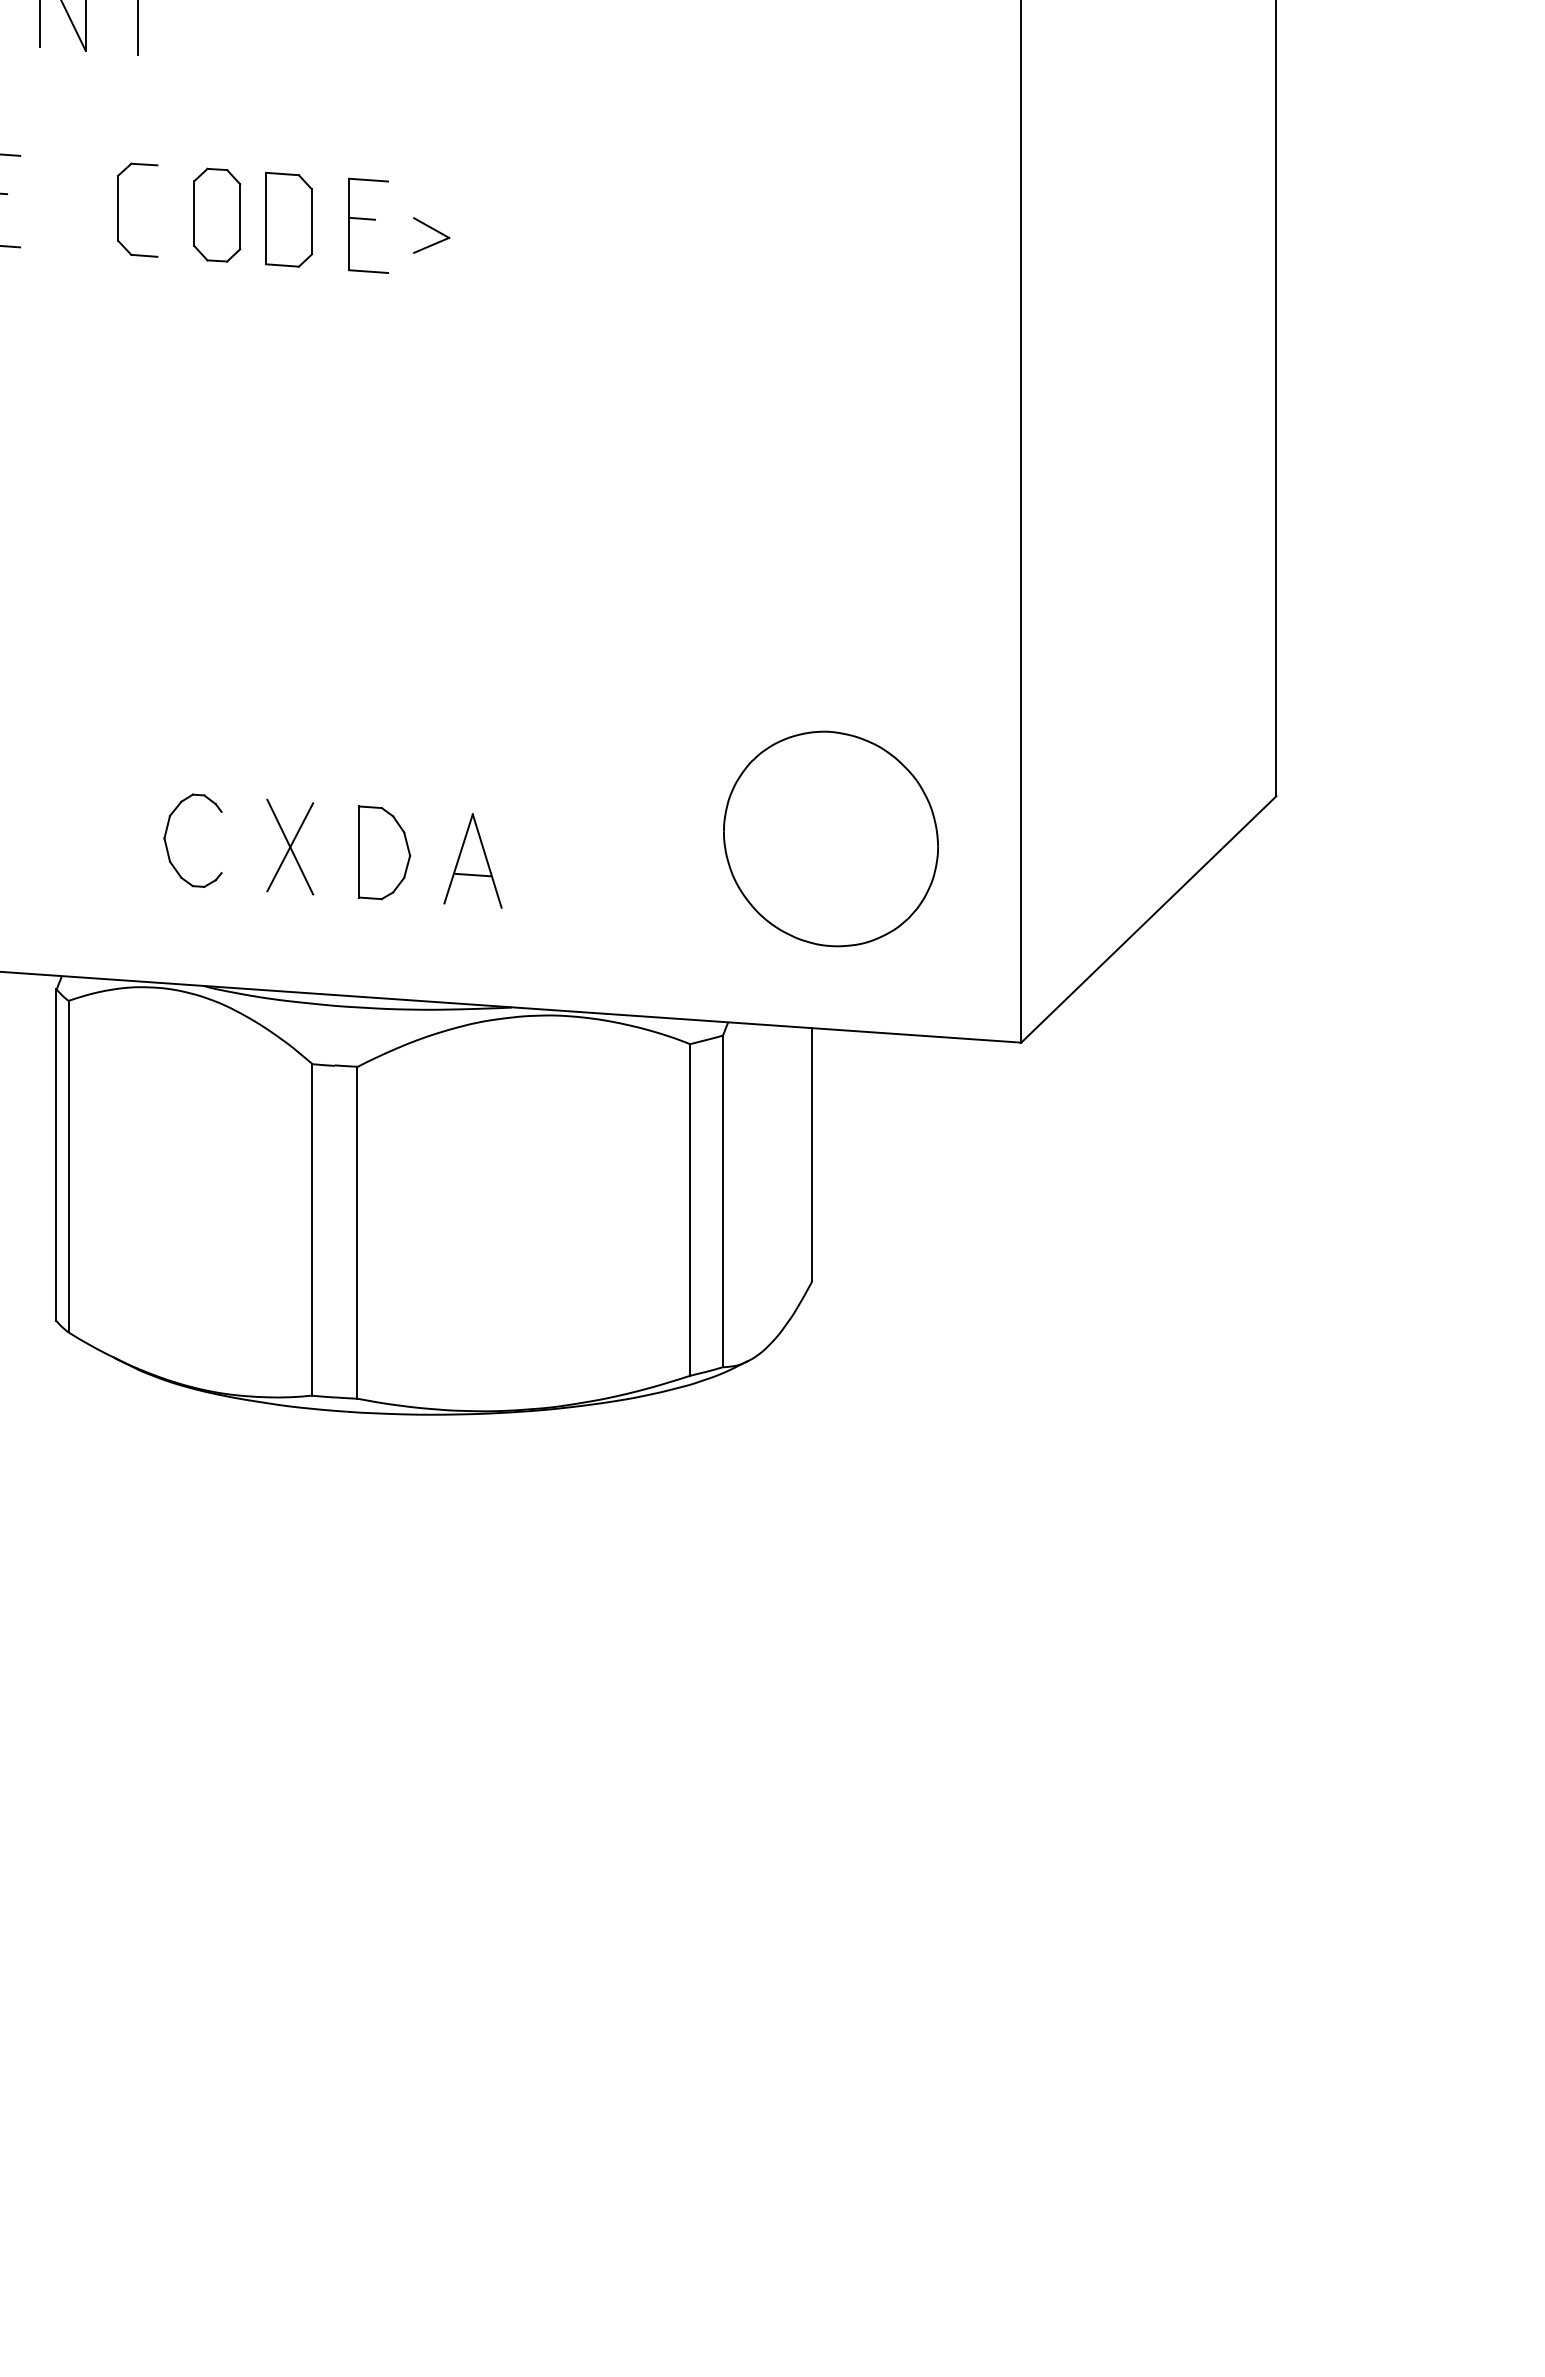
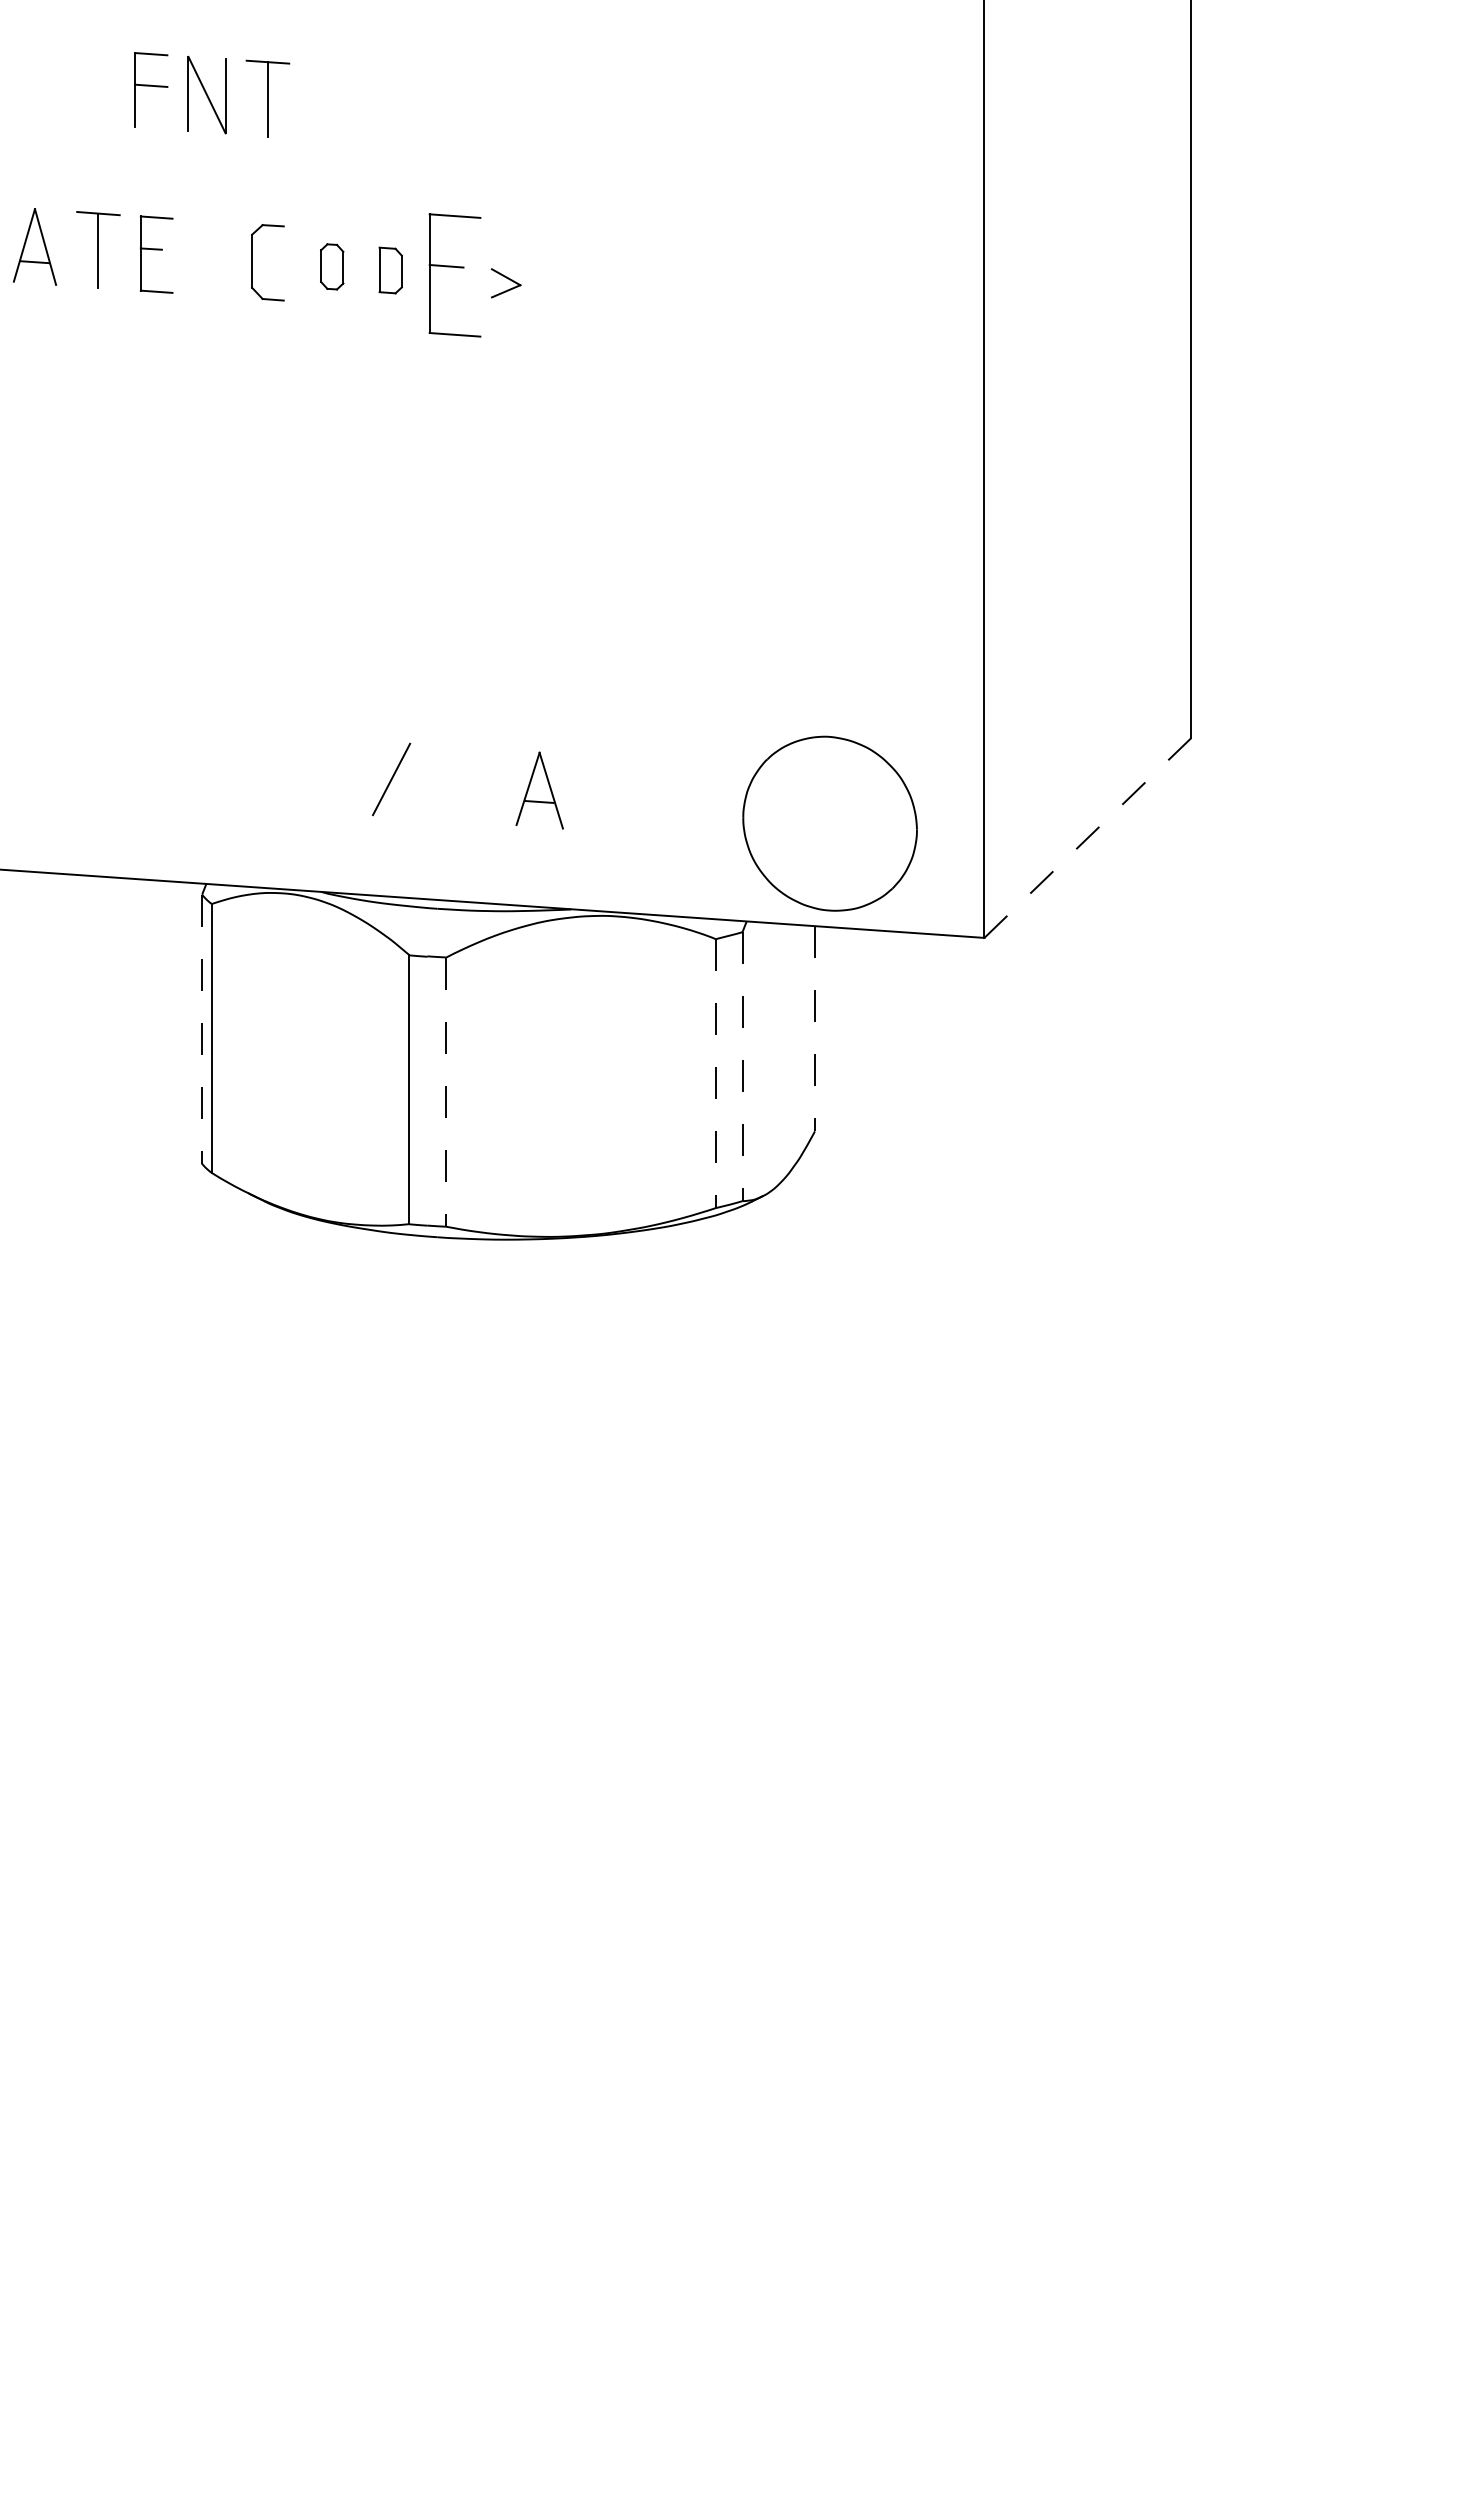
part: (216, 214) -> (331, 266), size x0.6
part: (288, 219) -> (390, 270), size x0.6
part: (367, 225) -> (454, 275), size x1.6
part: (830, 838) -> (829, 823), moved
line: (290, 846) -> (391, 778), removed
part: (168, 847) -> (292, 779), removed
part: (383, 852) -> (467, 783), removed
line: (1148, 918) -> (1087, 837), solid -> dashed
line: (811, 1154) -> (814, 1028), solid -> dashed
line: (55, 1155) -> (201, 1029), solid -> dashed
line: (722, 1202) -> (742, 1067), solid -> dashed
line: (689, 1211) -> (715, 1074), solid -> dashed
line: (356, 1233) -> (445, 1092), solid -> dashed

